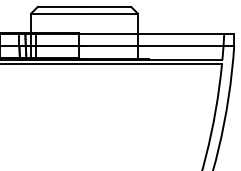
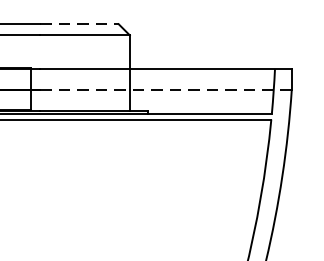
line: (108, 6) -> (80, 23), solid -> dashed
line: (159, 45) -> (166, 88), solid -> dashed

